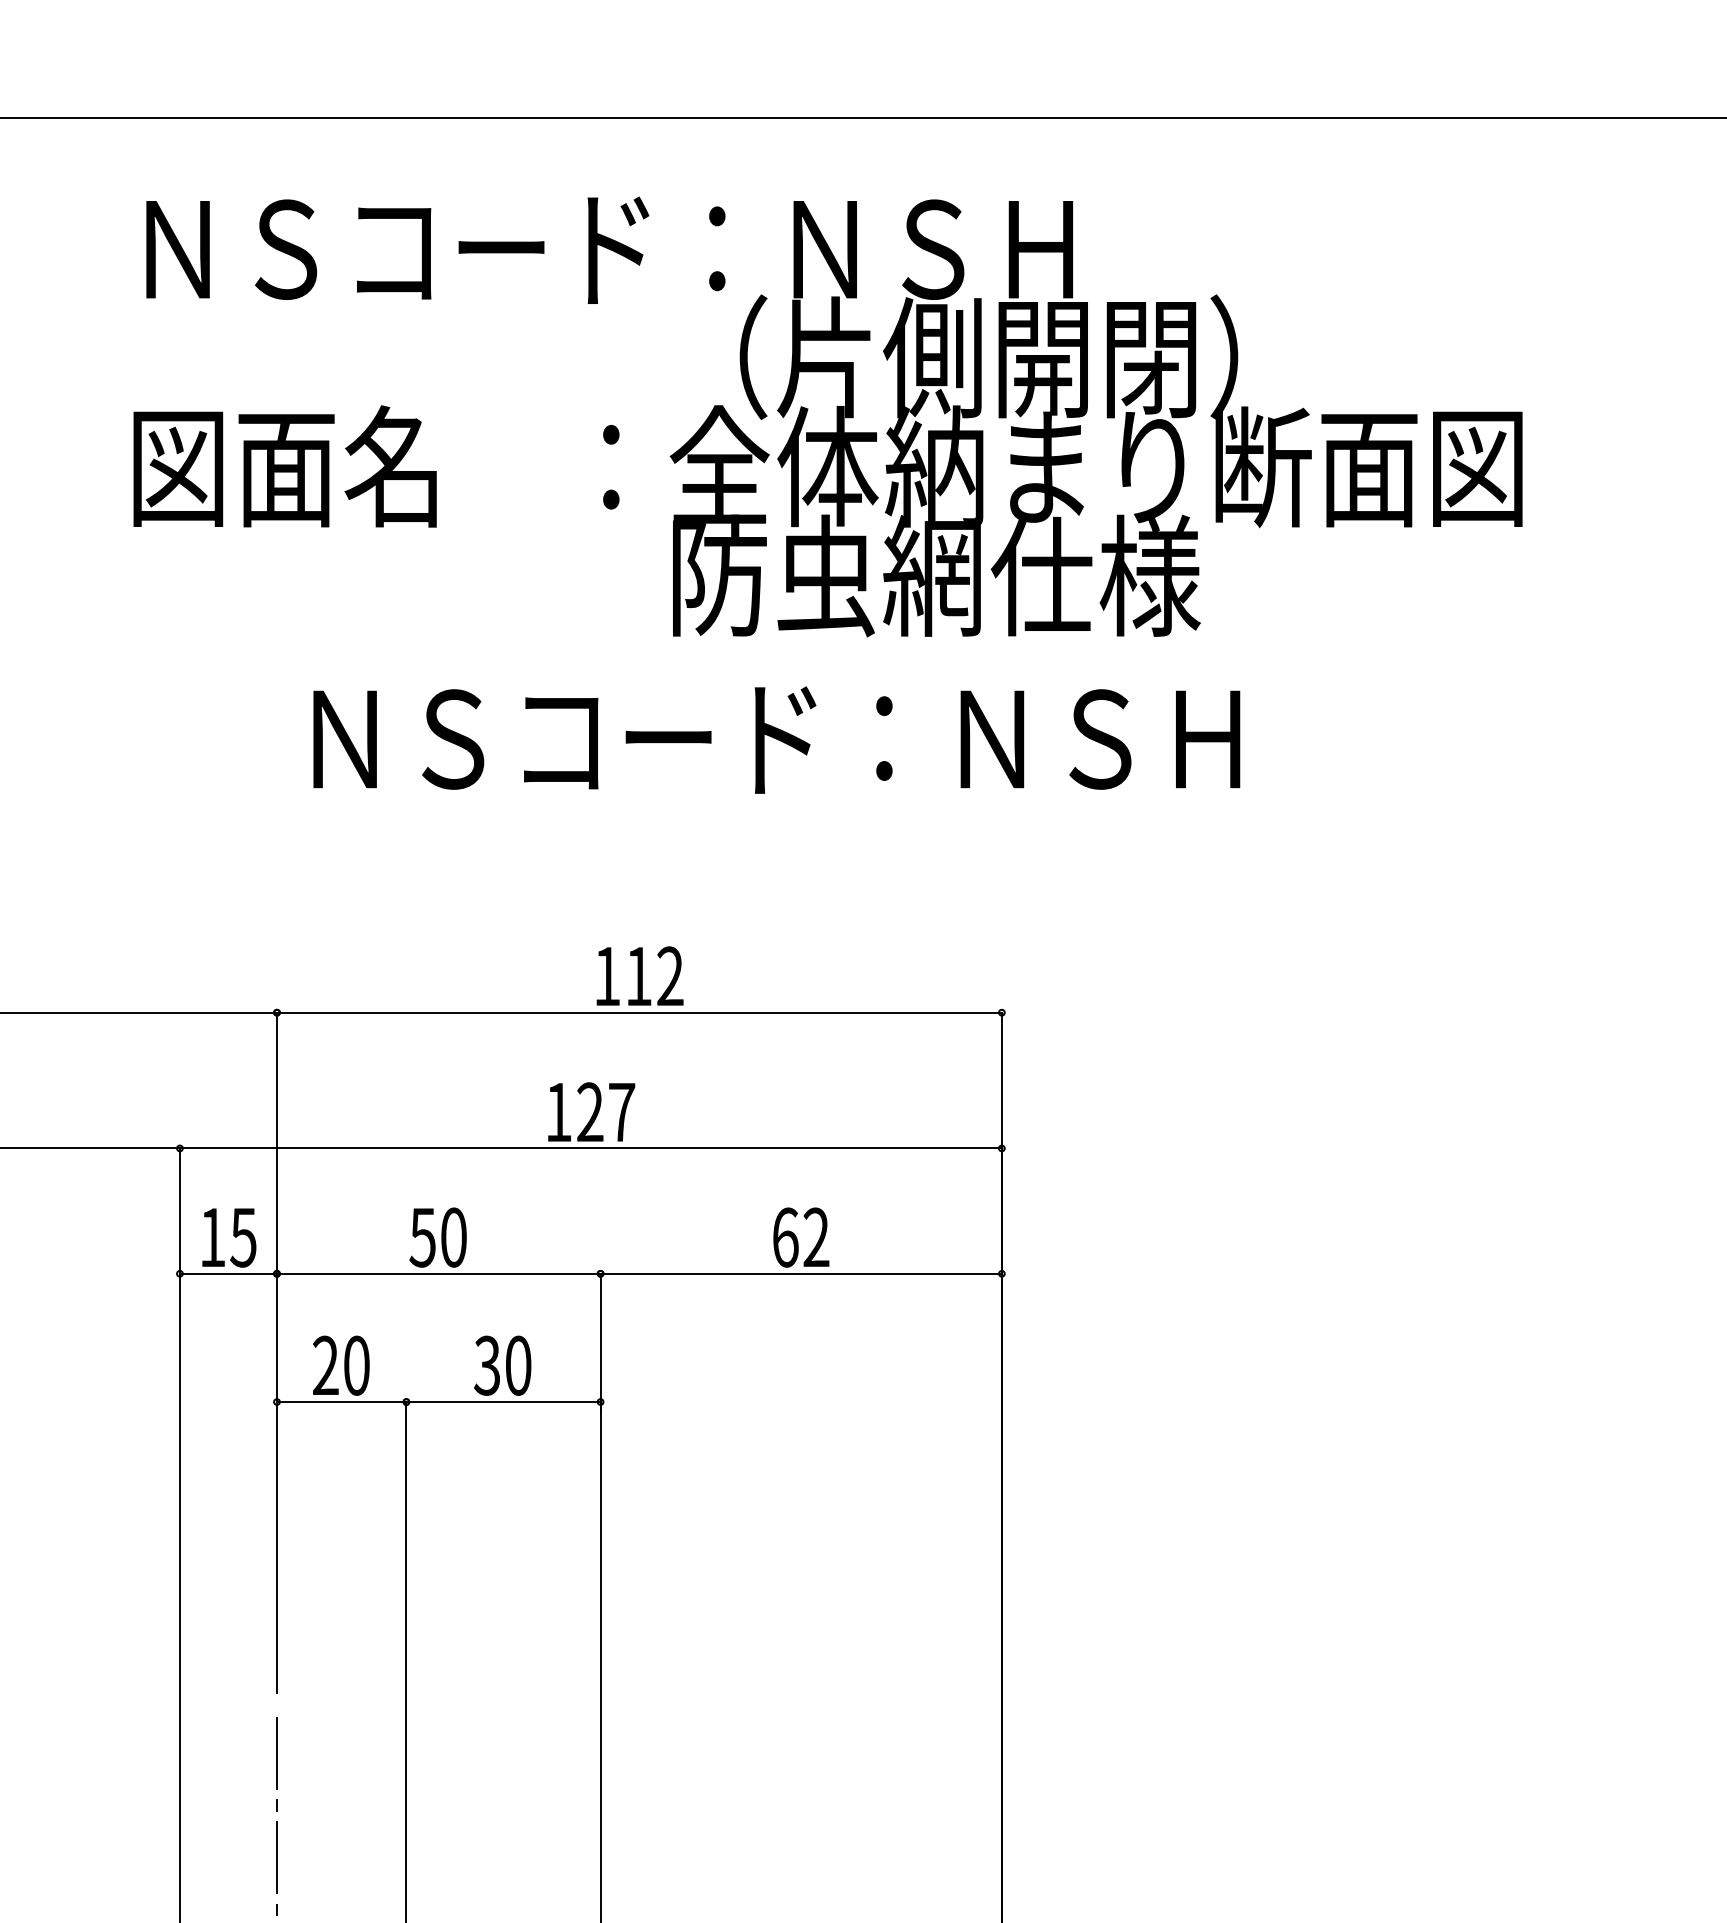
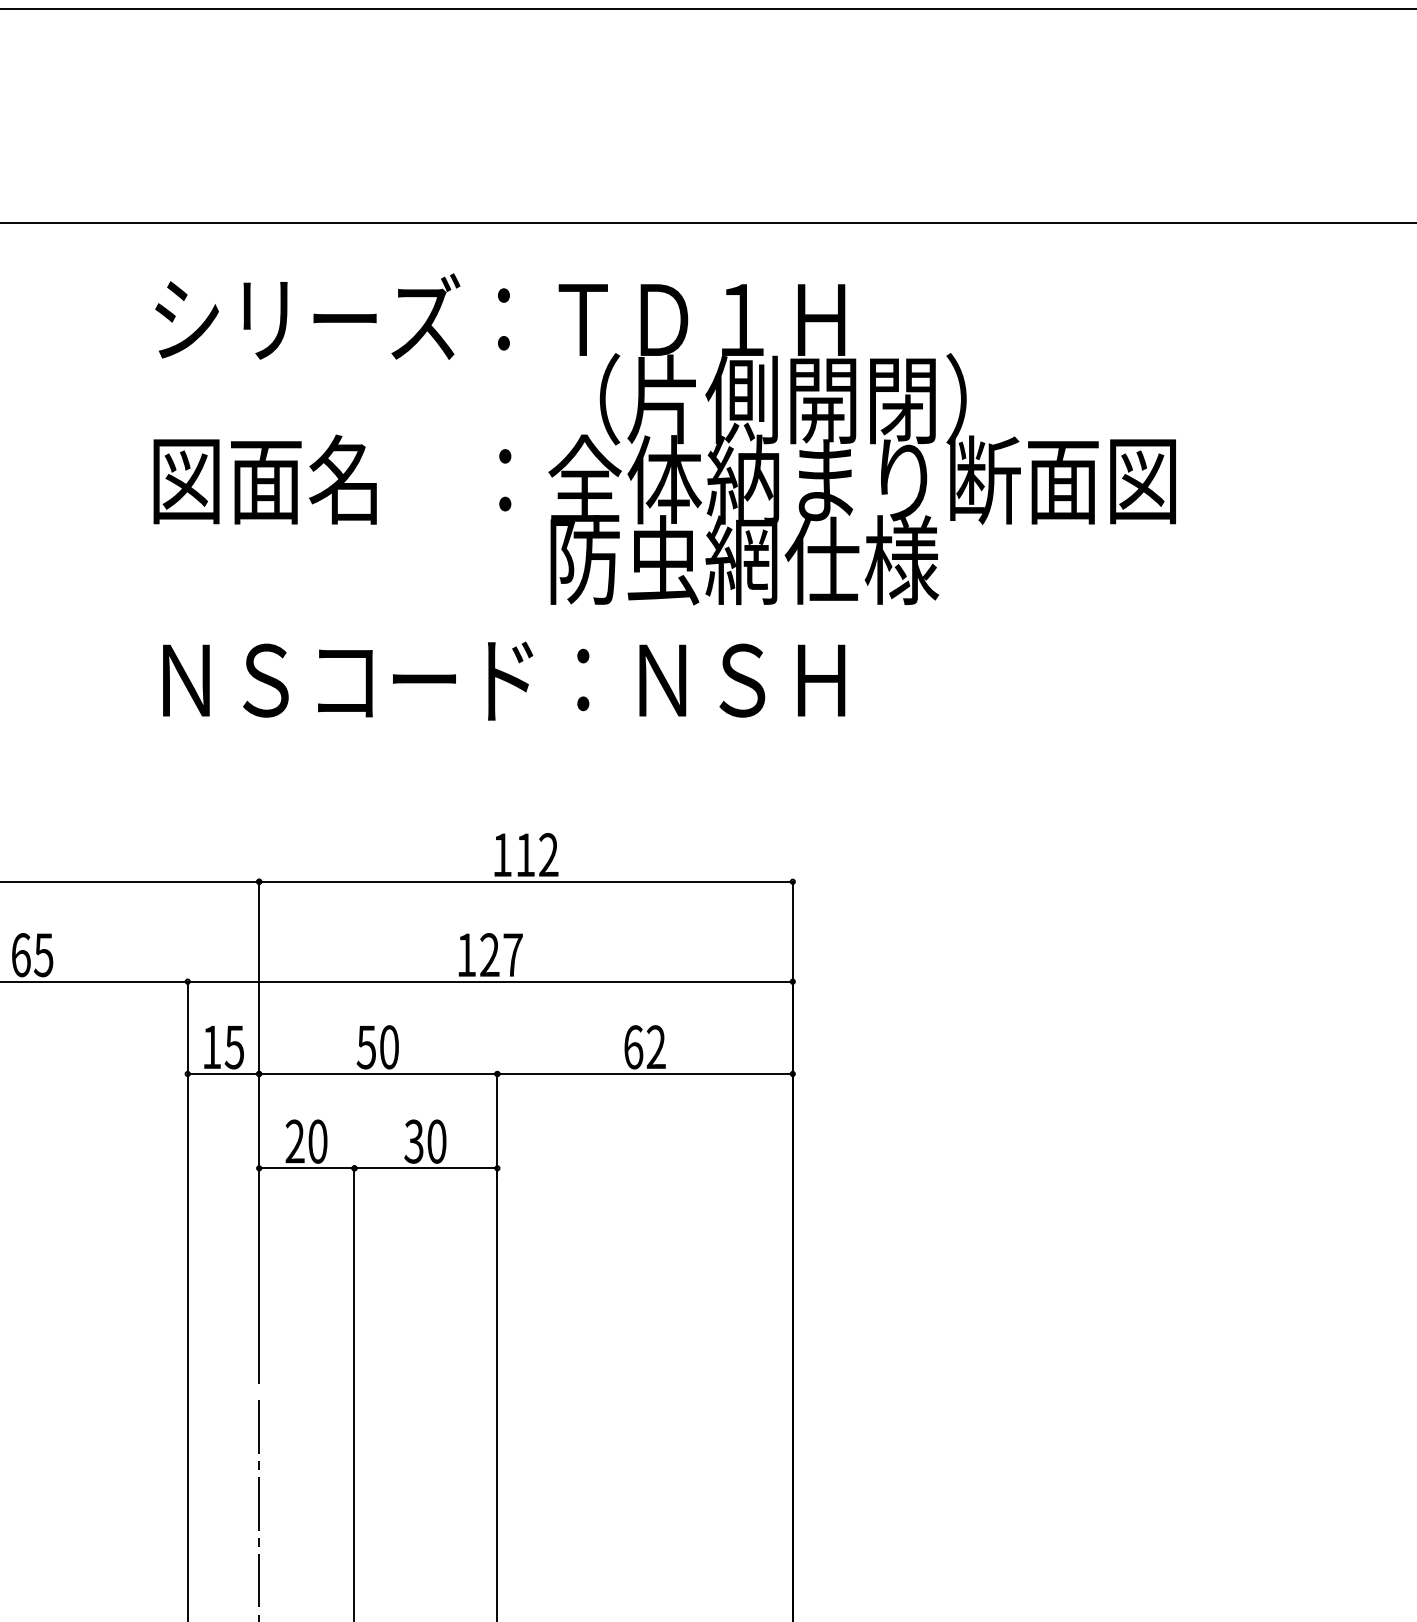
text: (550, 244) -> (460, 316), ＮＳコード：ＮＳＨ -> シリーズ：ＴＤ１Ｈ
text: (777, 739) -> (504, 680), moved

